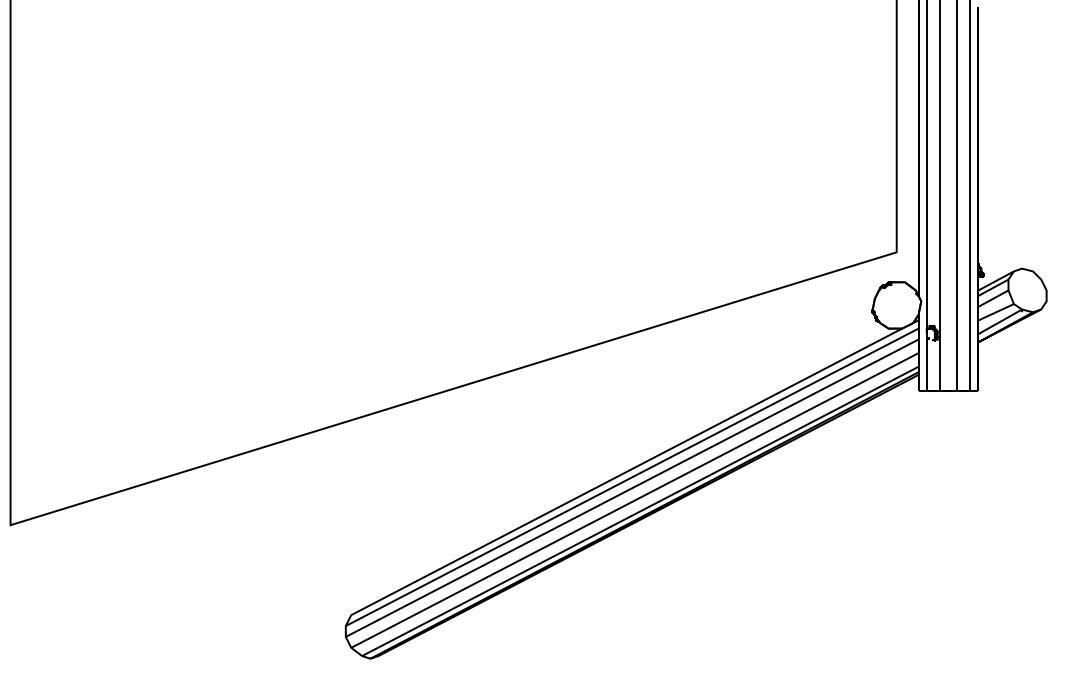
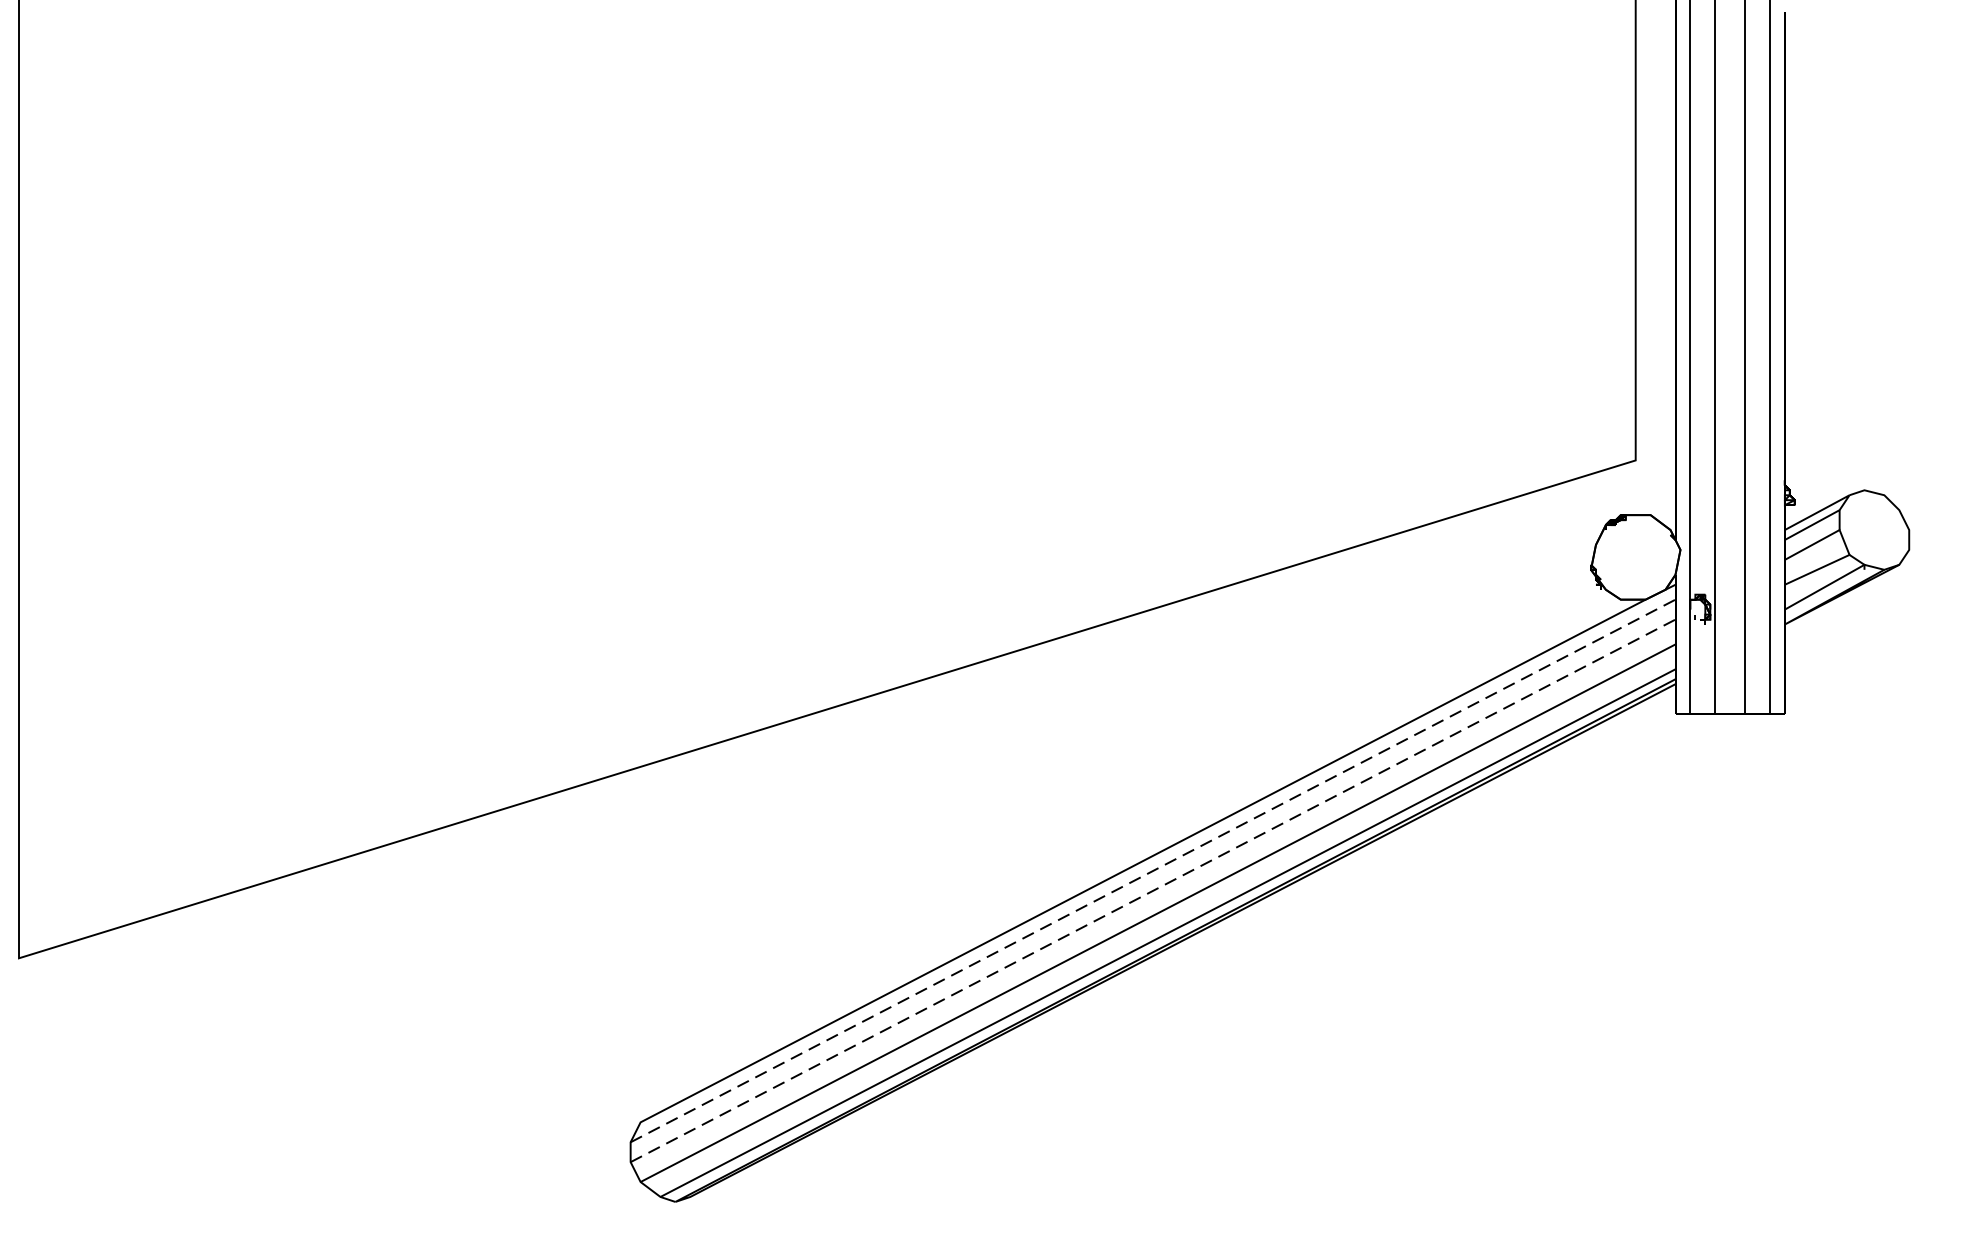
line: (632, 477) -> (1153, 871), solid -> dashed
line: (632, 488) -> (1153, 891), solid -> dashed

